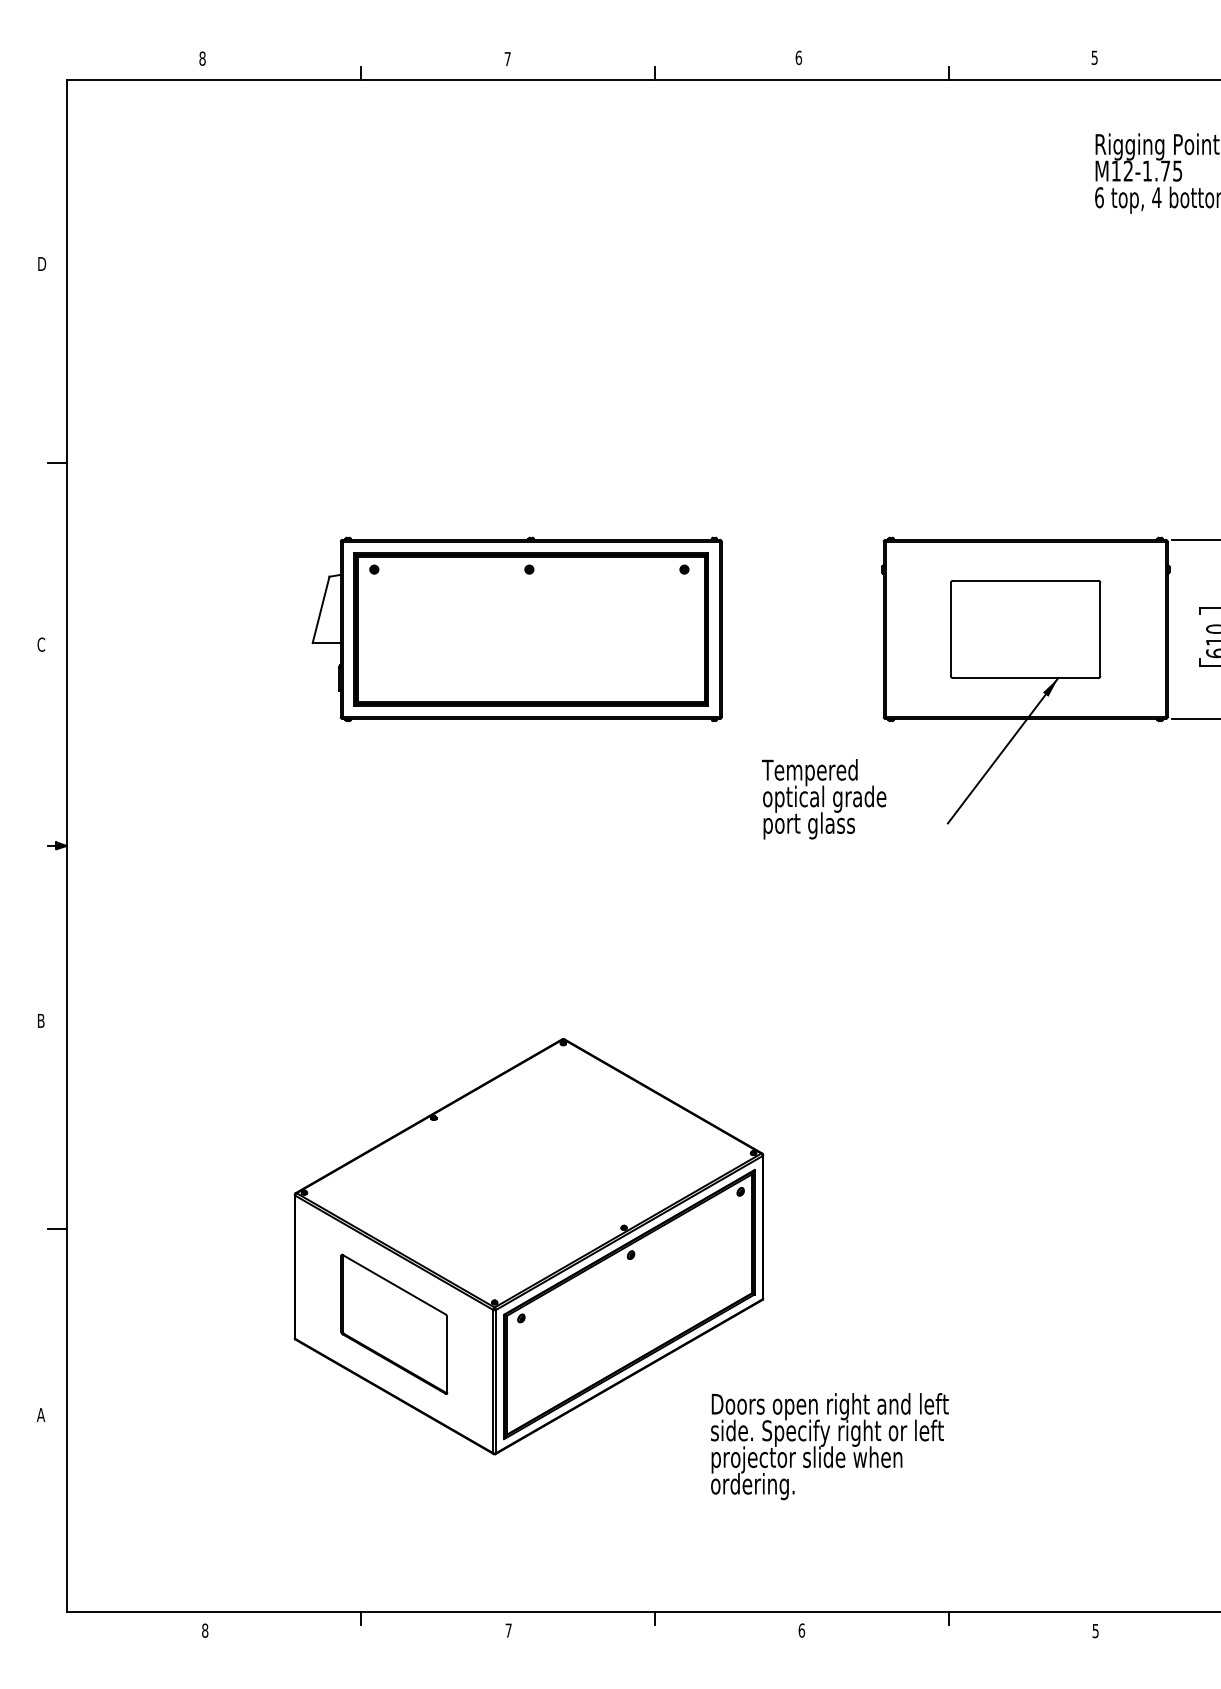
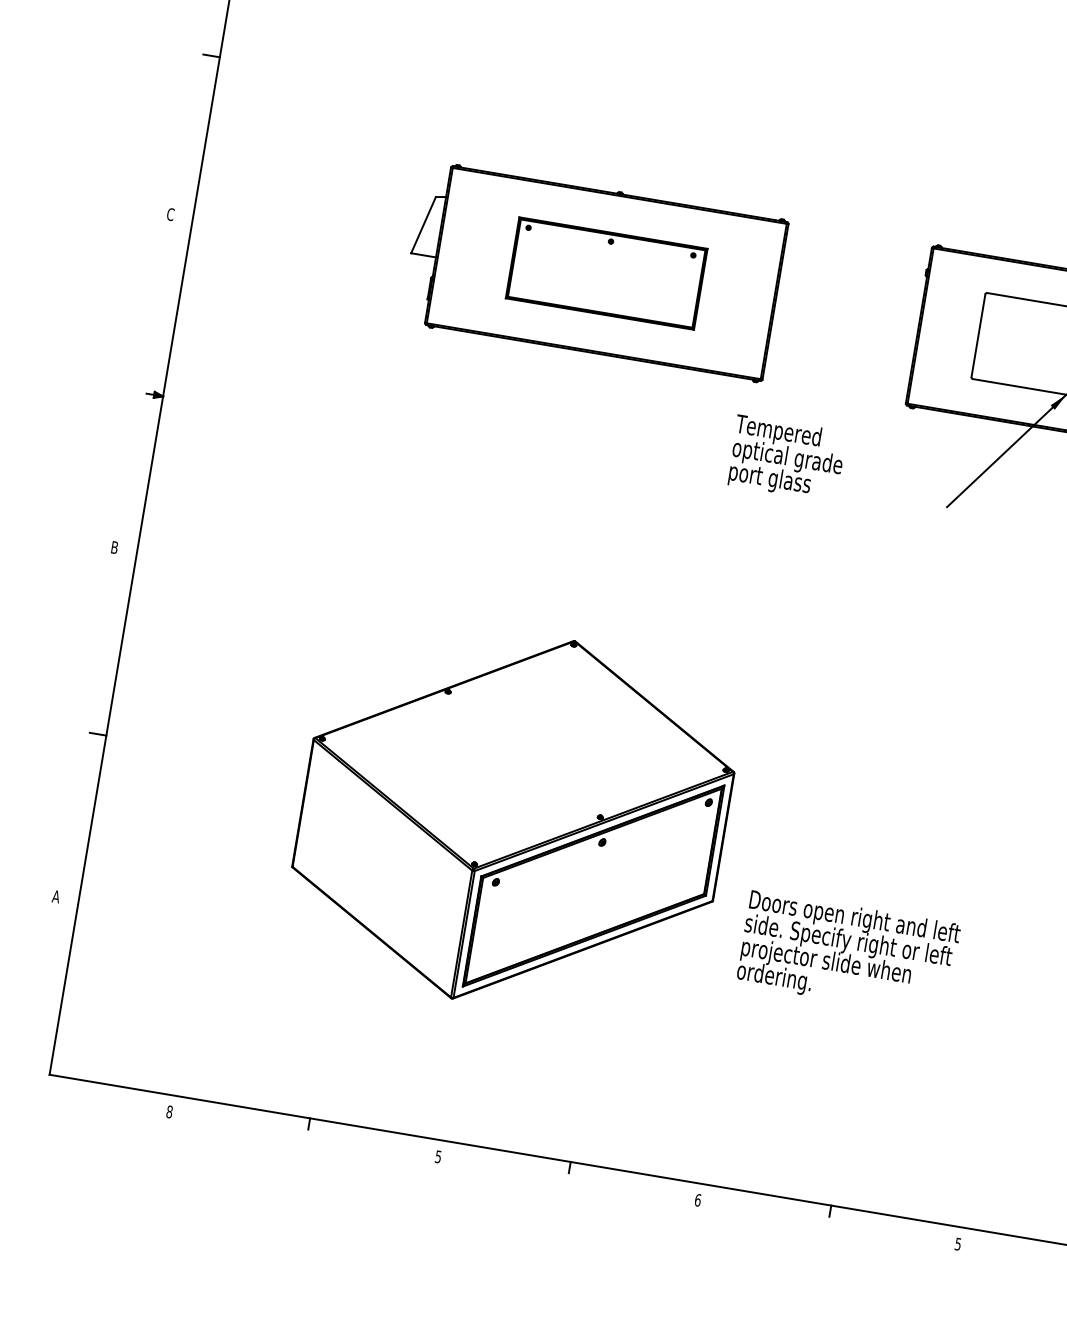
part: (530, 629) -> (606, 273), size x0.6
text: (824, 799) -> (787, 458), moved
part: (394, 1323) -> (382, 867), removed
text: (829, 1446) -> (848, 954), moved
text: (508, 1630) -> (438, 1156), 7 -> 5

